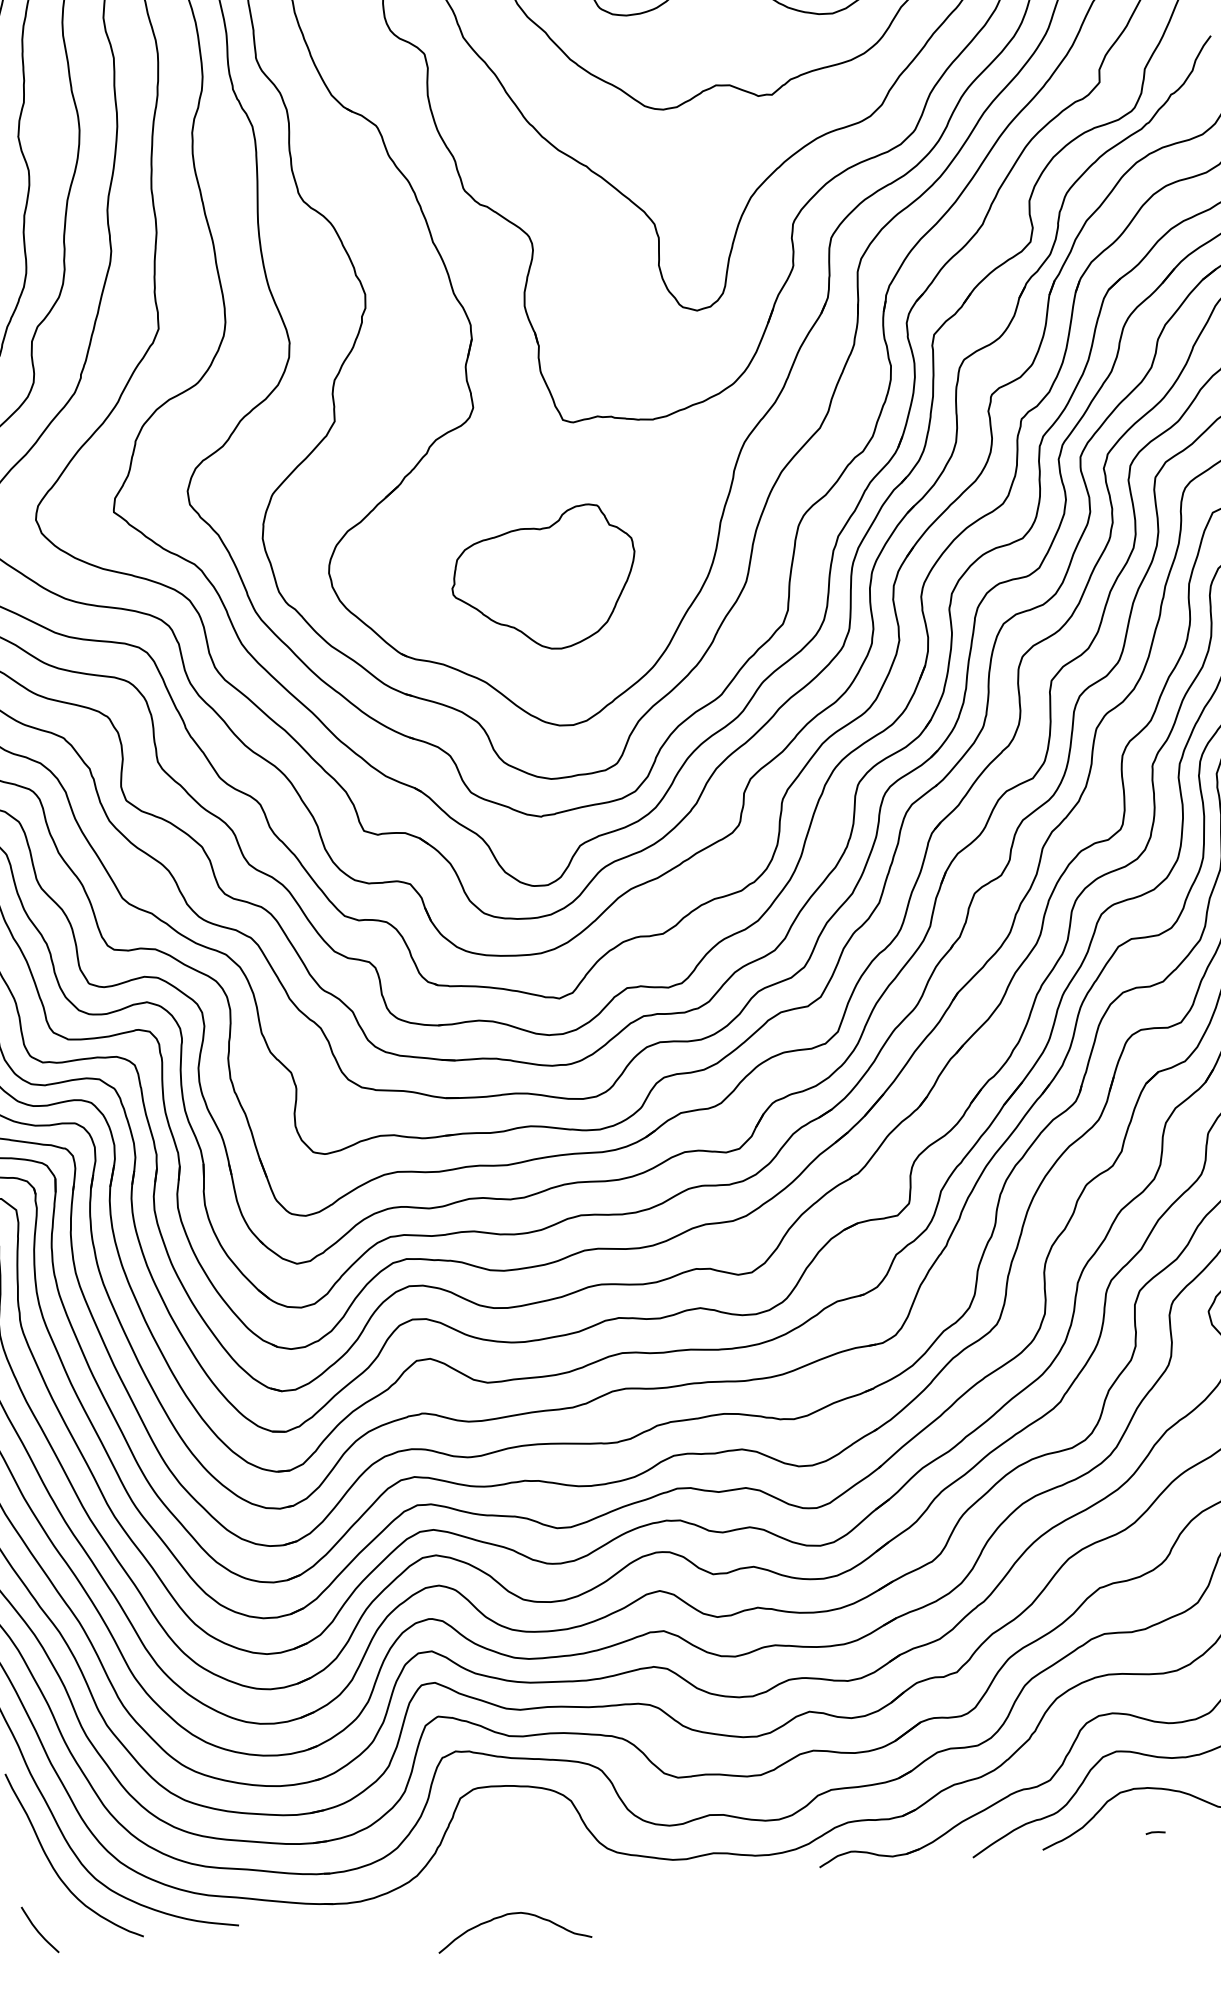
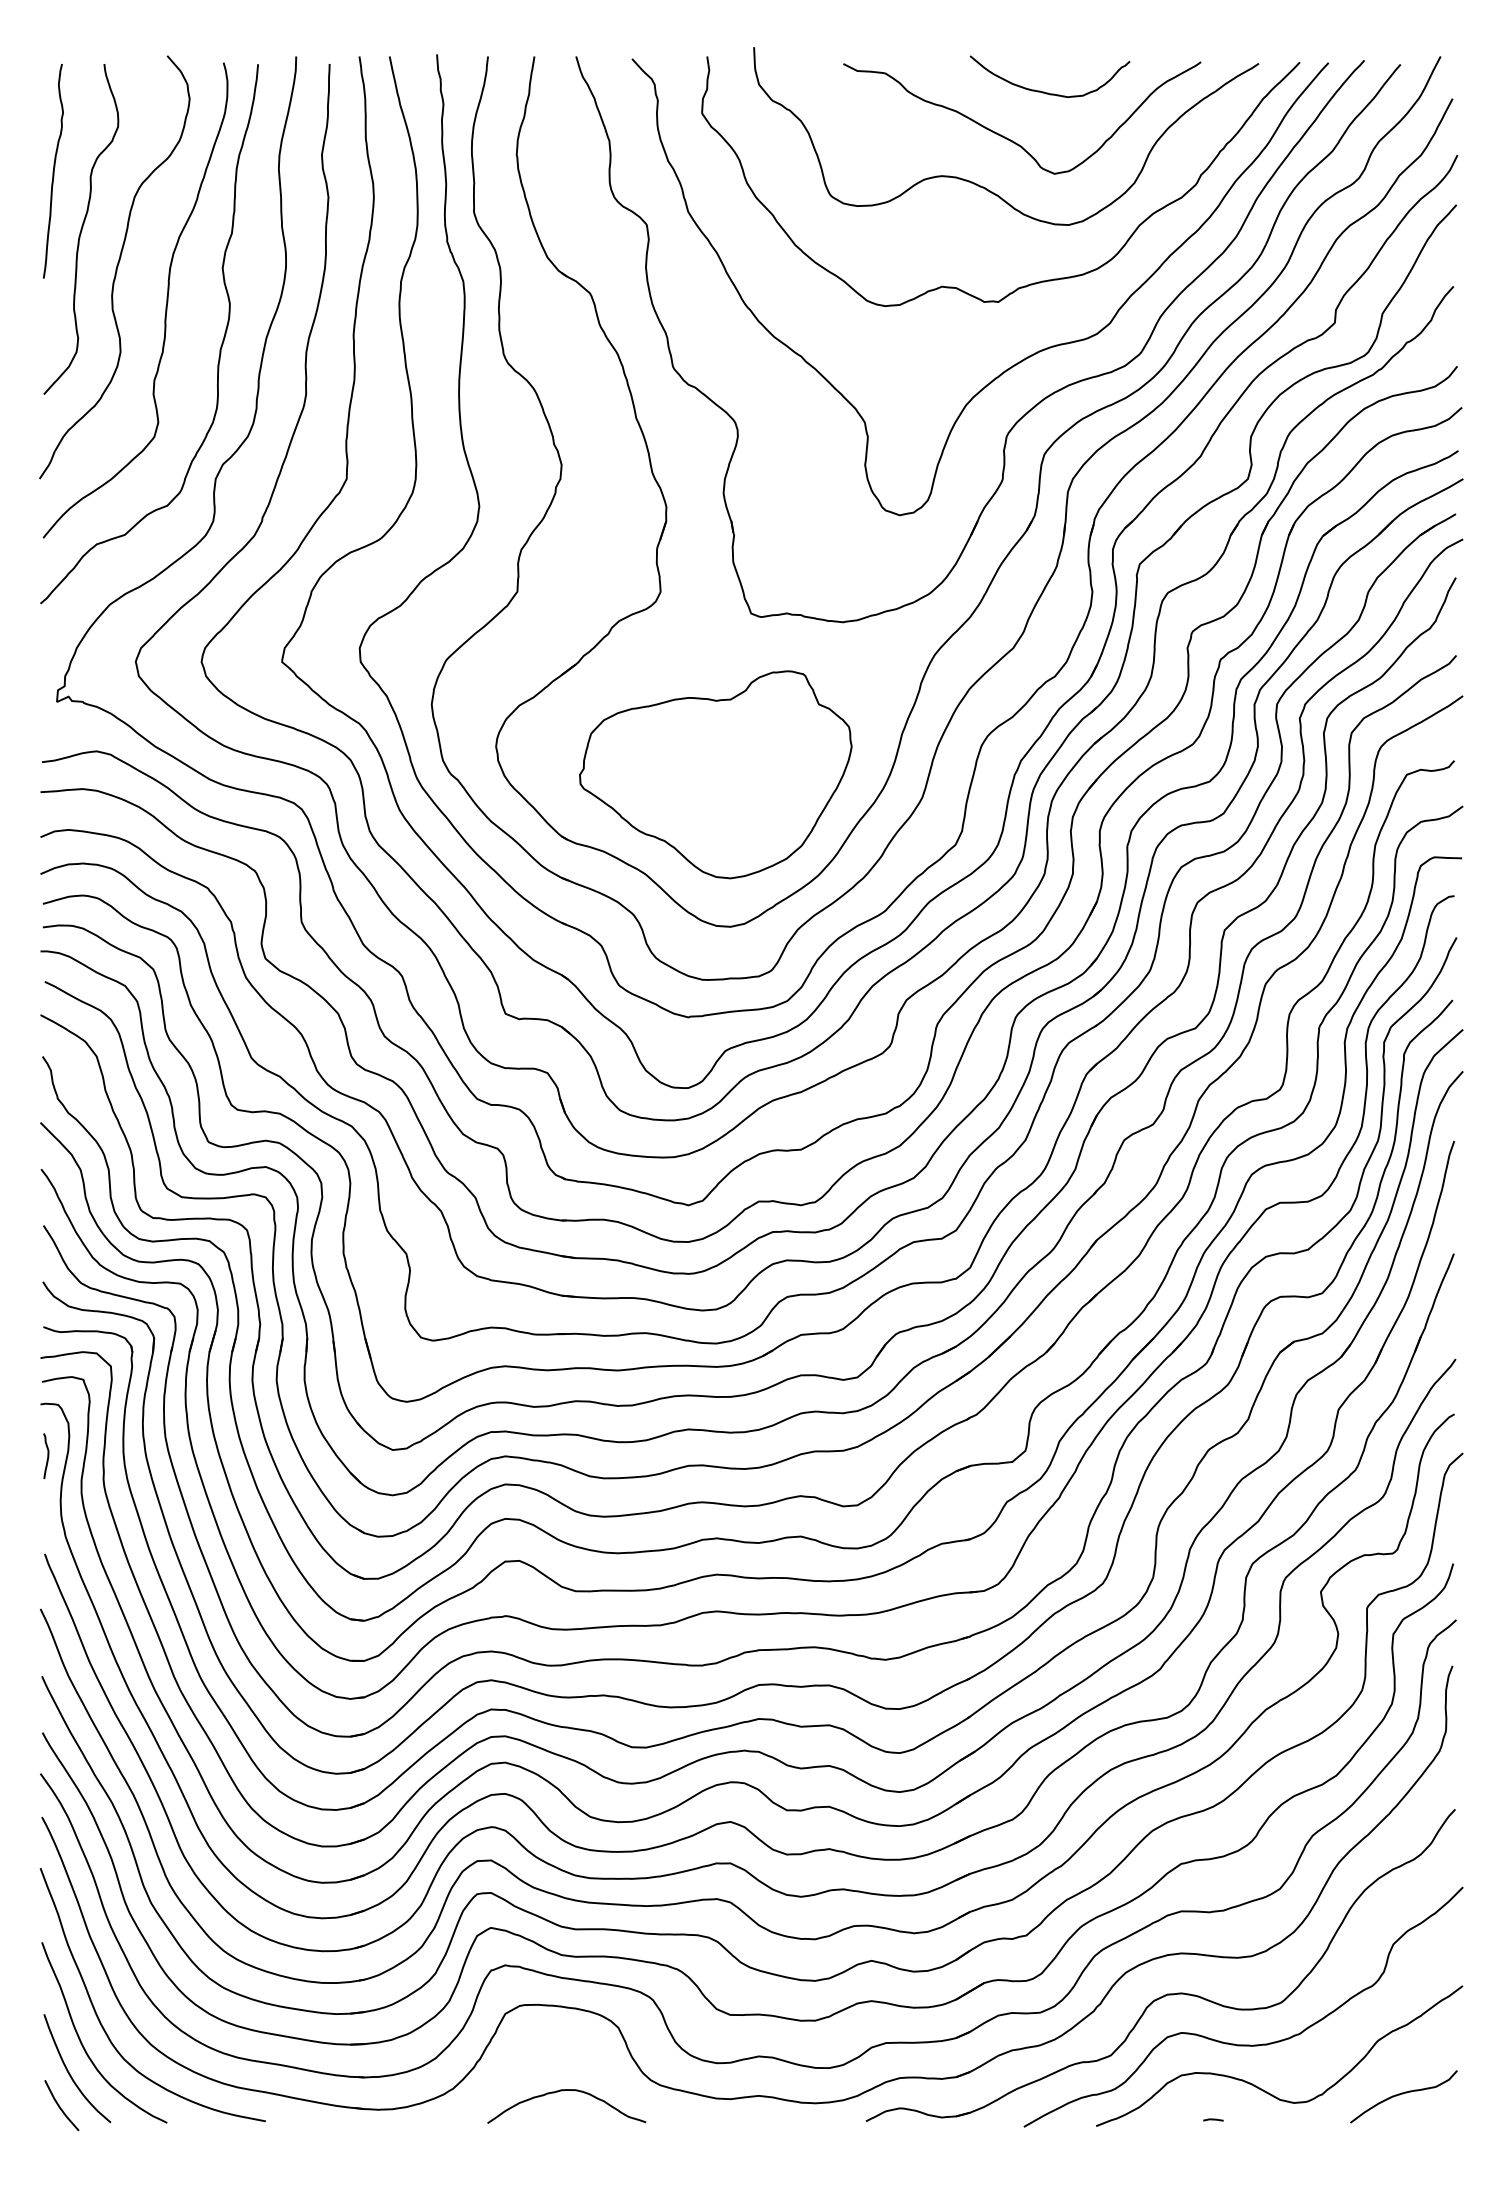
part: (543, 579) -> (715, 774), size x1.43
curve: (45, 1898) -> (70, 2073), added
curve: (509, 1915) -> (563, 2091), moved

